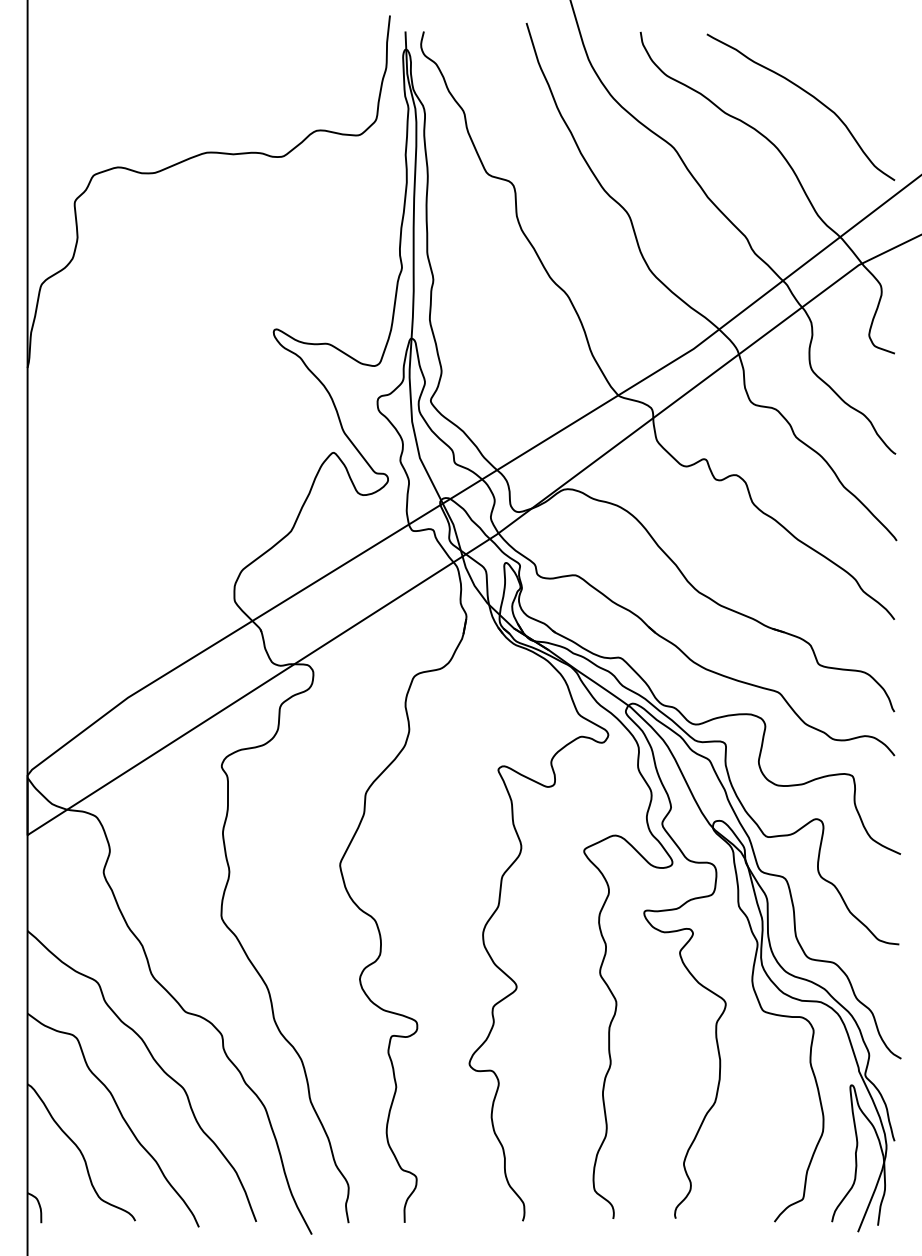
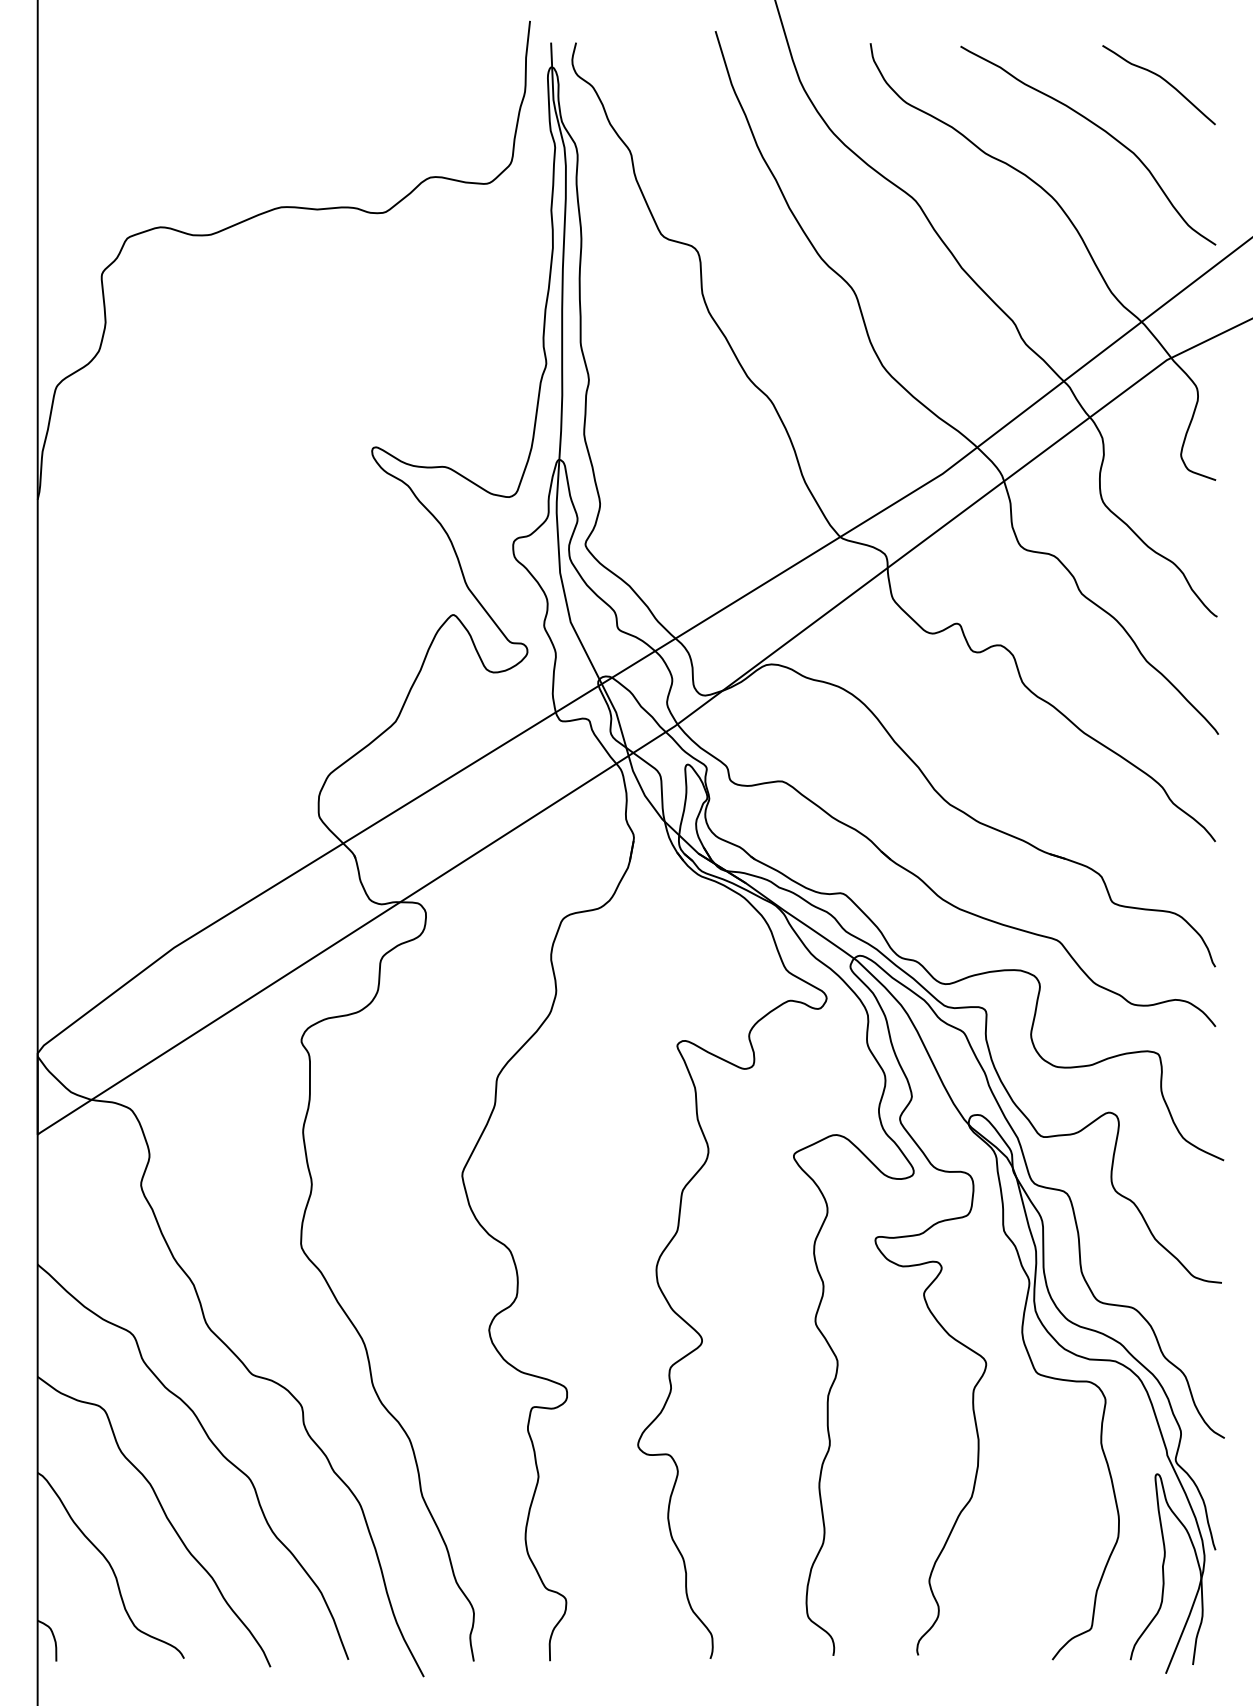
curve: (854, 58) -> (1161, 79), added

